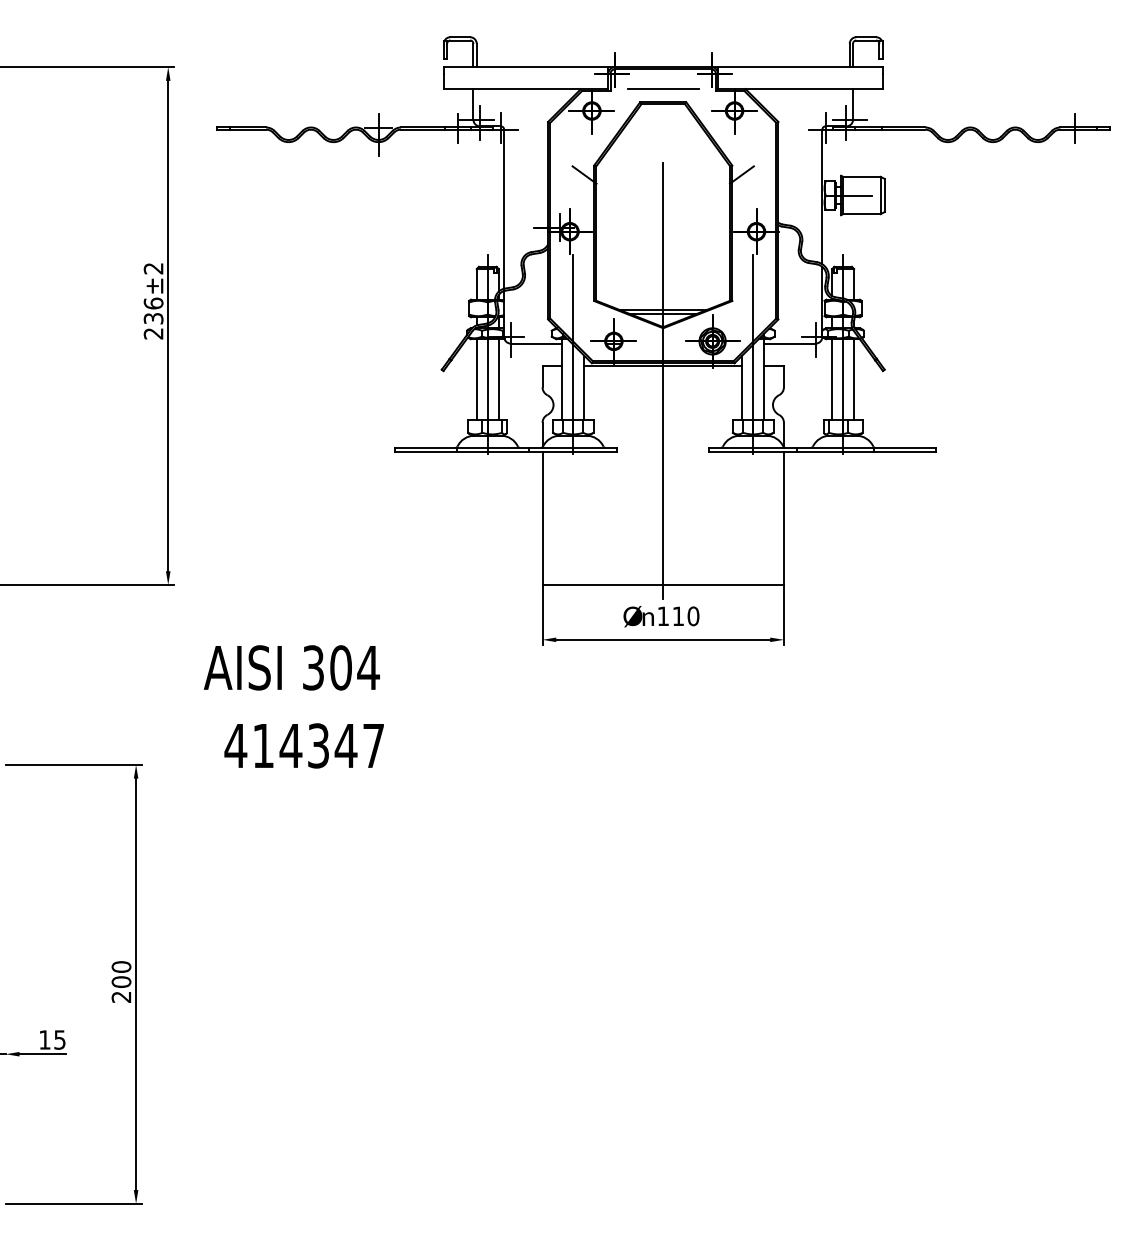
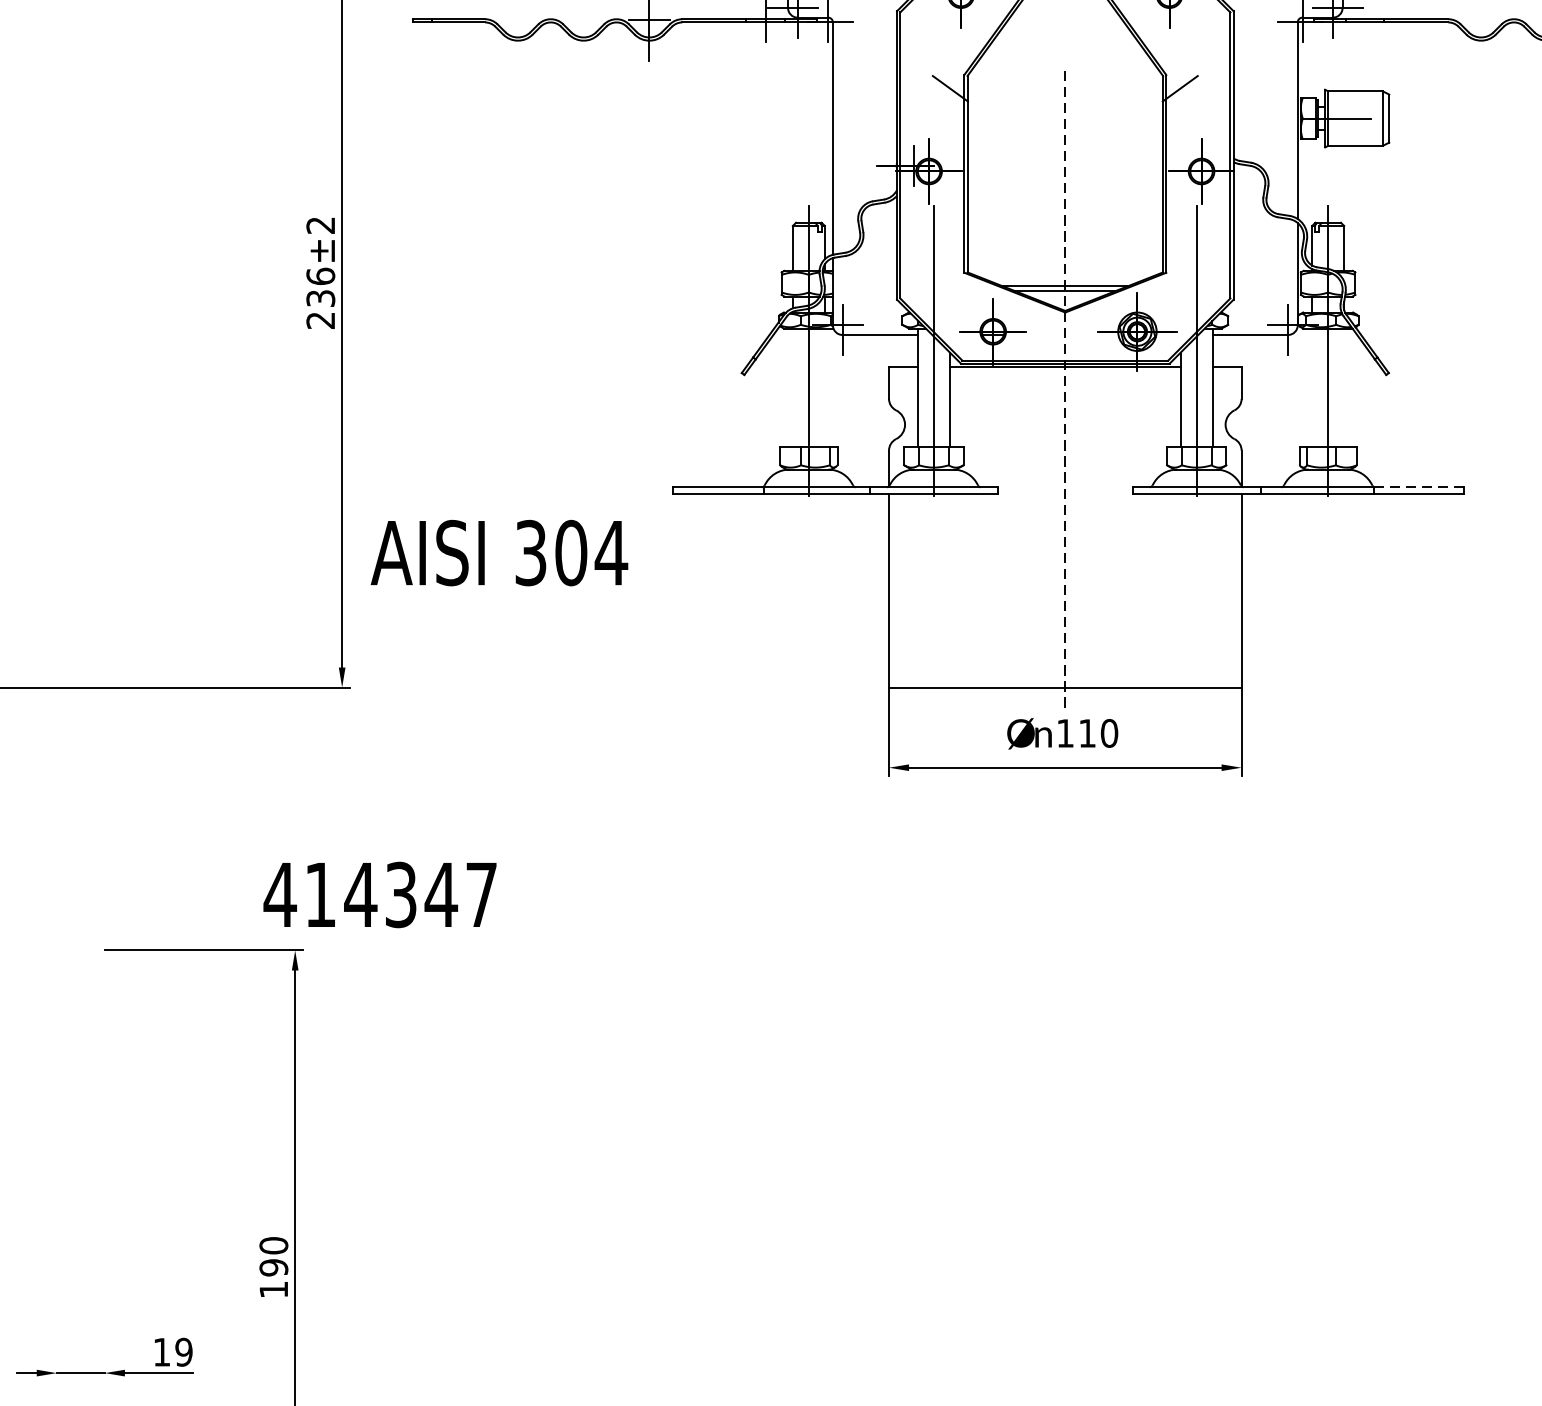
line: (476, 379) -> (792, 387), removed
line: (498, 379) -> (824, 387), removed
line: (832, 379) -> (1312, 387), removed
line: (854, 379) -> (1344, 387), removed
line: (663, 380) -> (1065, 388), solid -> dashed
line: (905, 447) -> (1419, 486), solid -> dashed
text: (291, 667) -> (498, 552), moved
text: (303, 745) -> (379, 894), moved
text: (121, 989) -> (273, 1278), 200 -> 190
text: (59, 1039) -> (183, 1351), 15 -> 19

